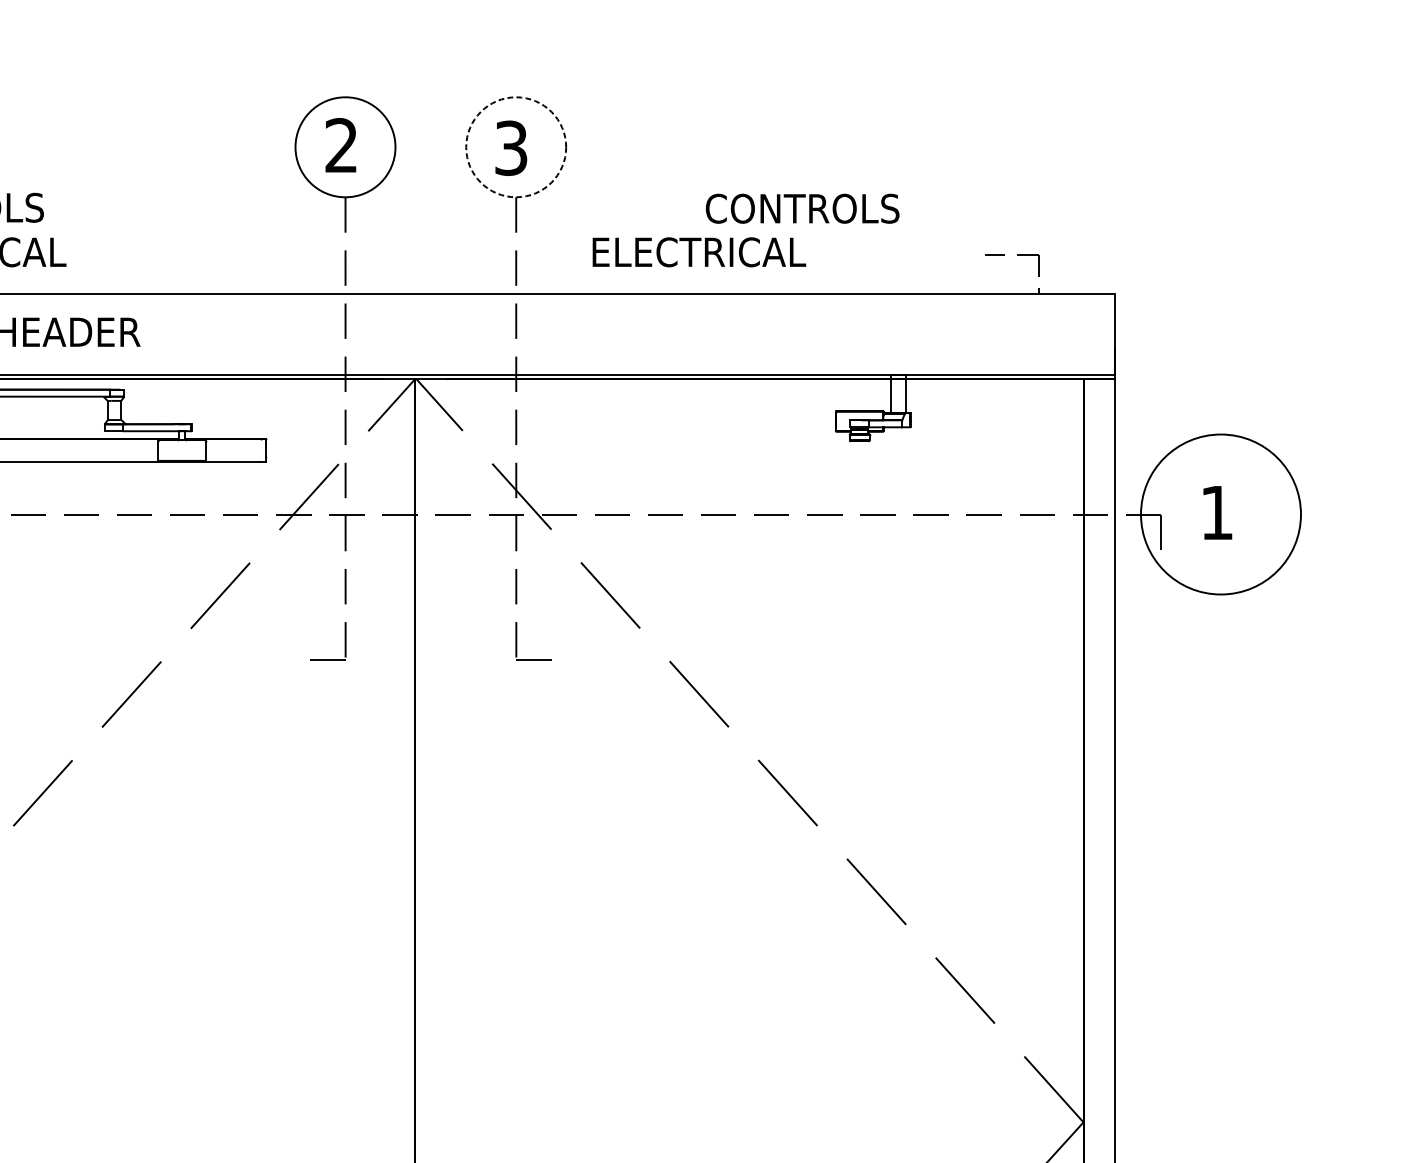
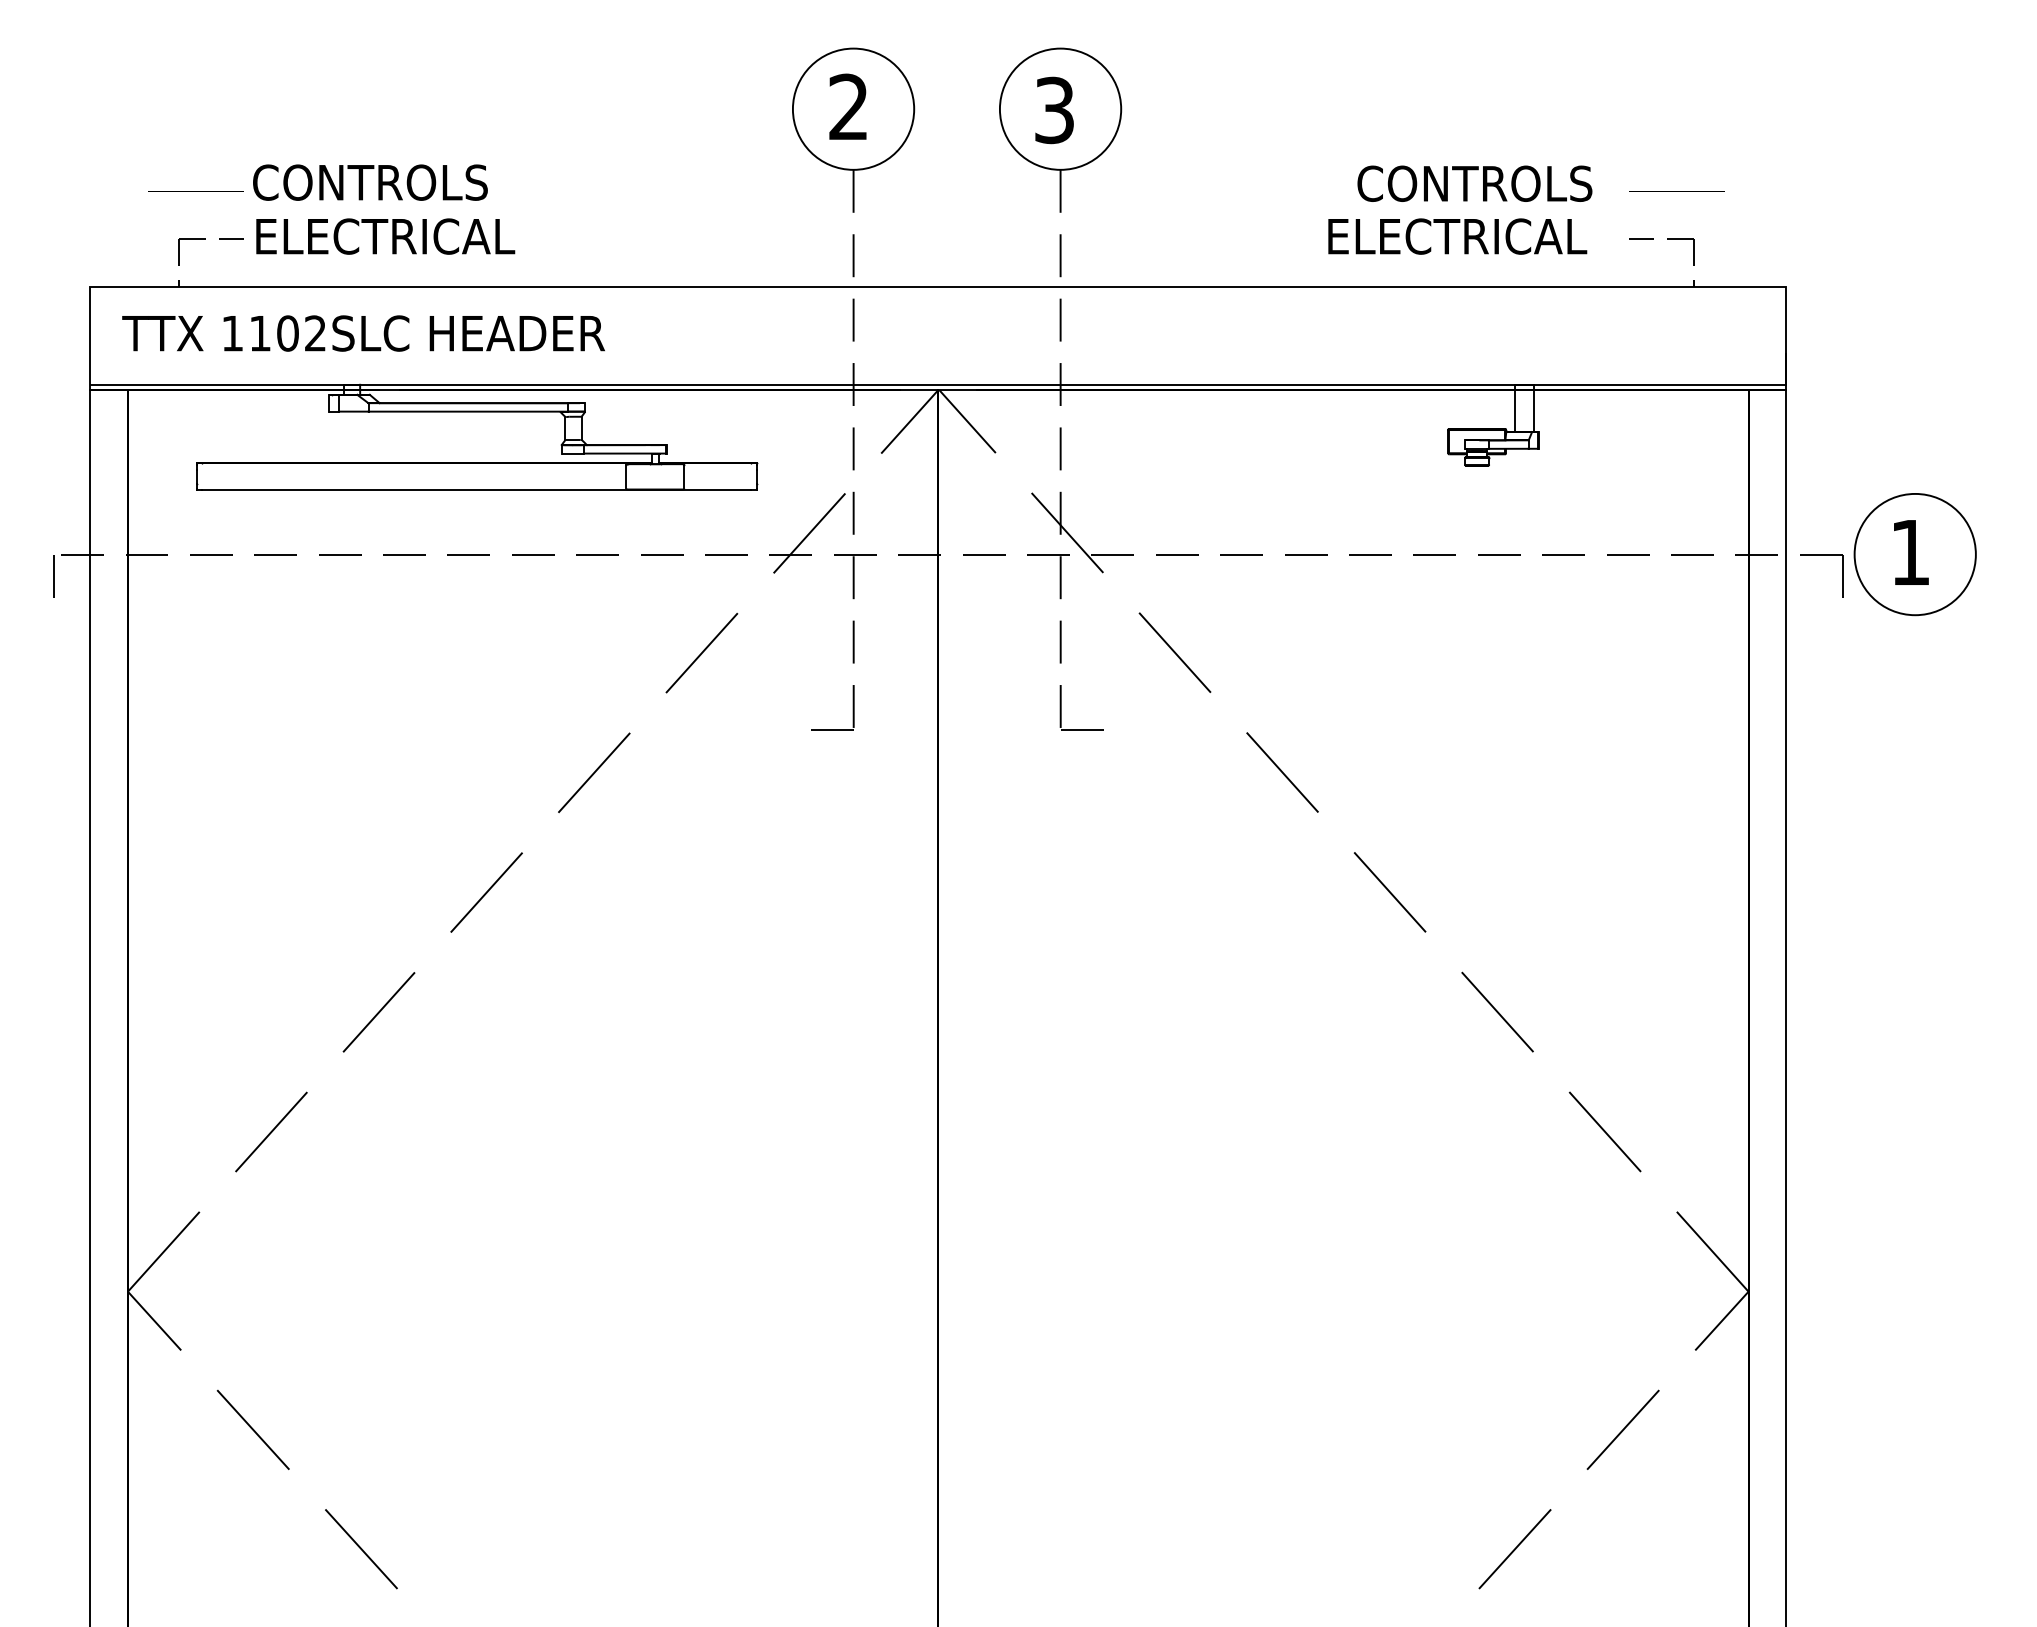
circle: (516, 146) -> (1060, 108), dashed -> solid
text: (802, 208) -> (1474, 183), moved
text: (699, 252) -> (1457, 236), moved
circle: (1220, 514) -> (1914, 554), size x0.62

